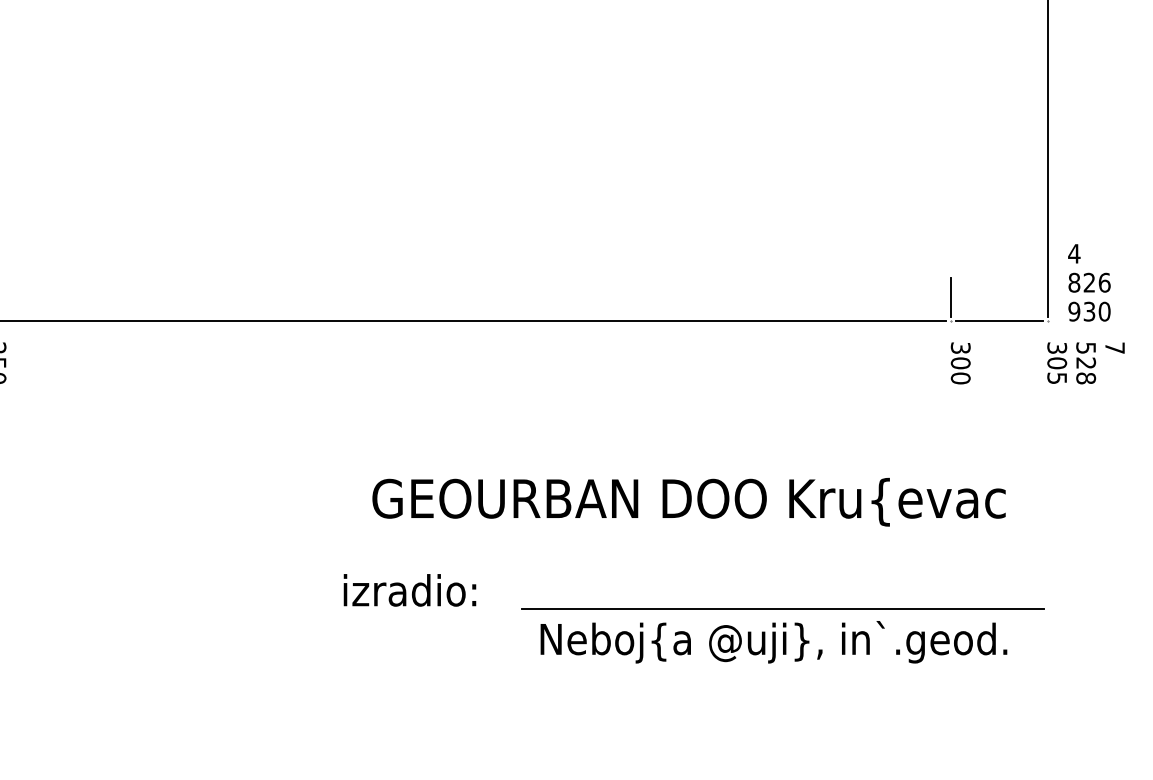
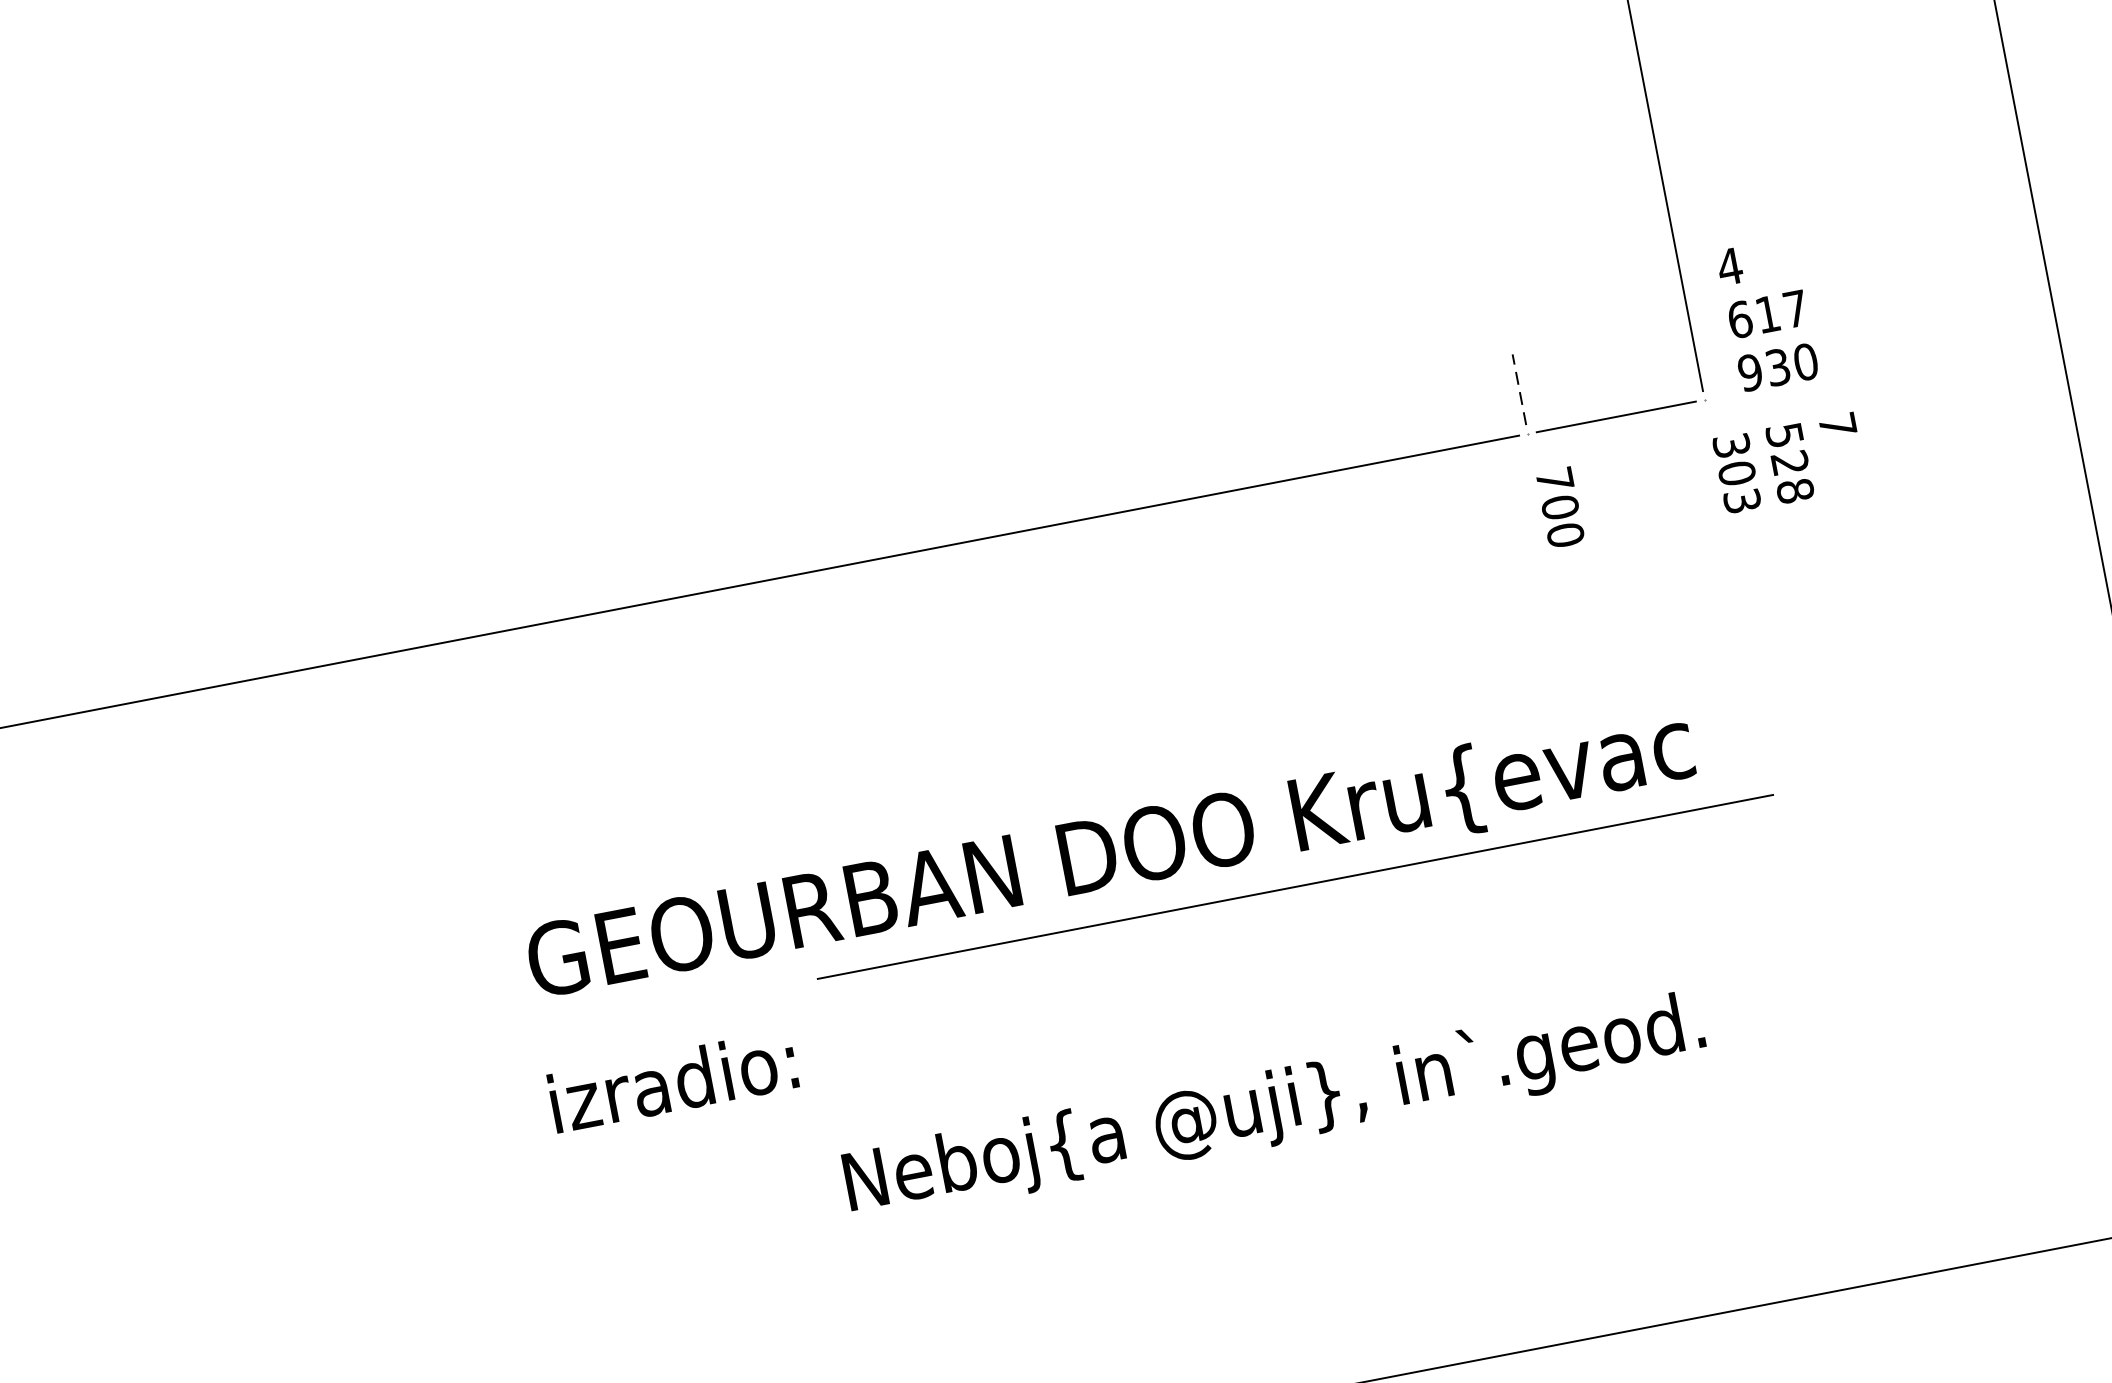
text: (1089, 282) -> (1767, 313), 826 -> 617
line: (951, 296) -> (1519, 388), solid -> dashed
text: (960, 347) -> (1554, 478), 300 -> 700
text: (1057, 378) -> (1743, 501), 305 -> 303
text: (409, 590) -> (672, 1081), moved
line: (782, 608) -> (1294, 886), moved
text: (773, 642) -> (1274, 1106), moved

